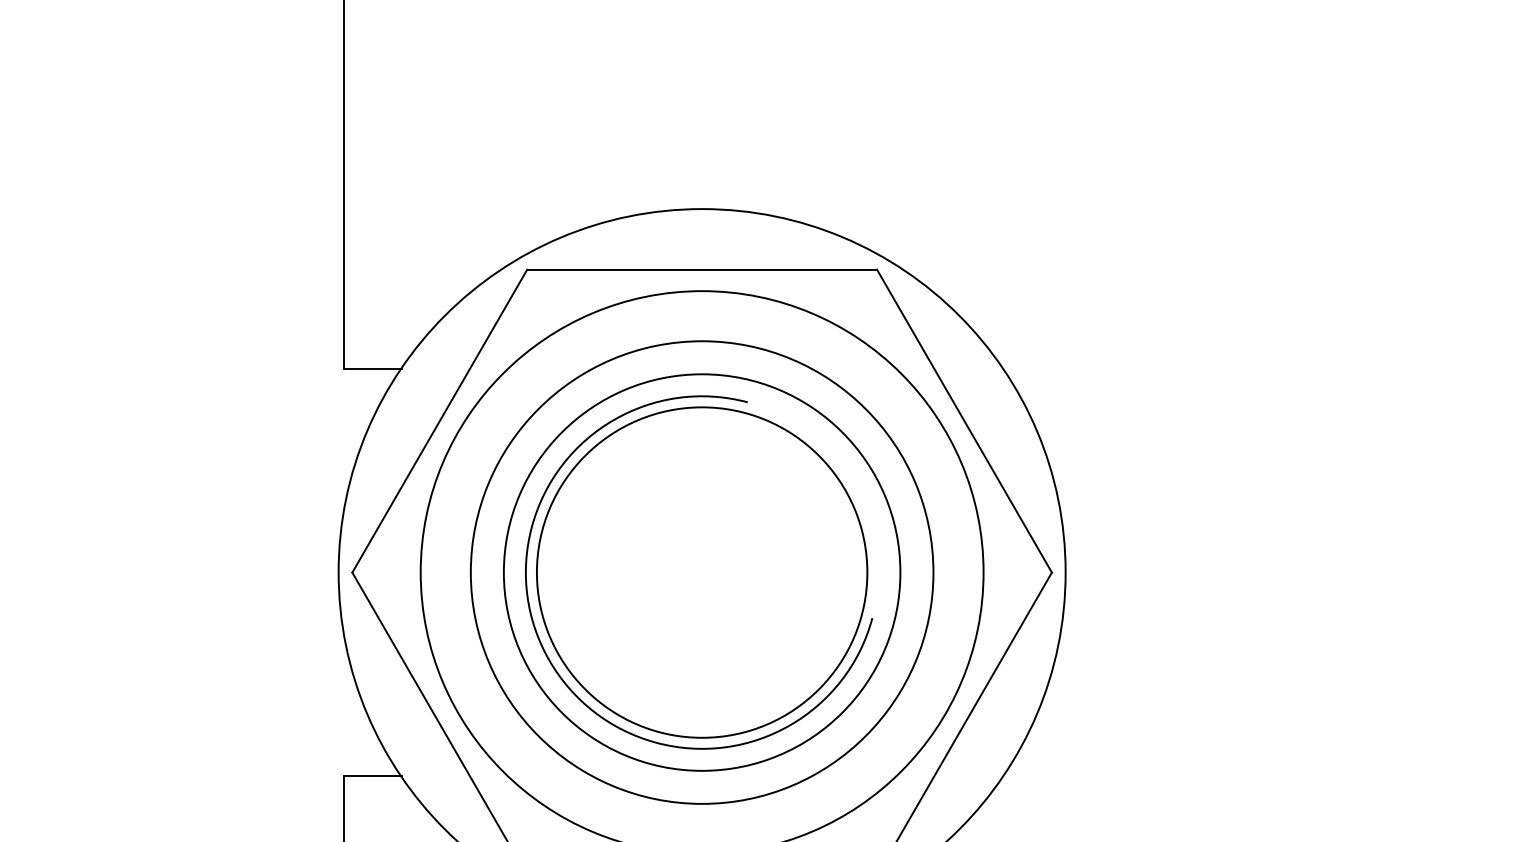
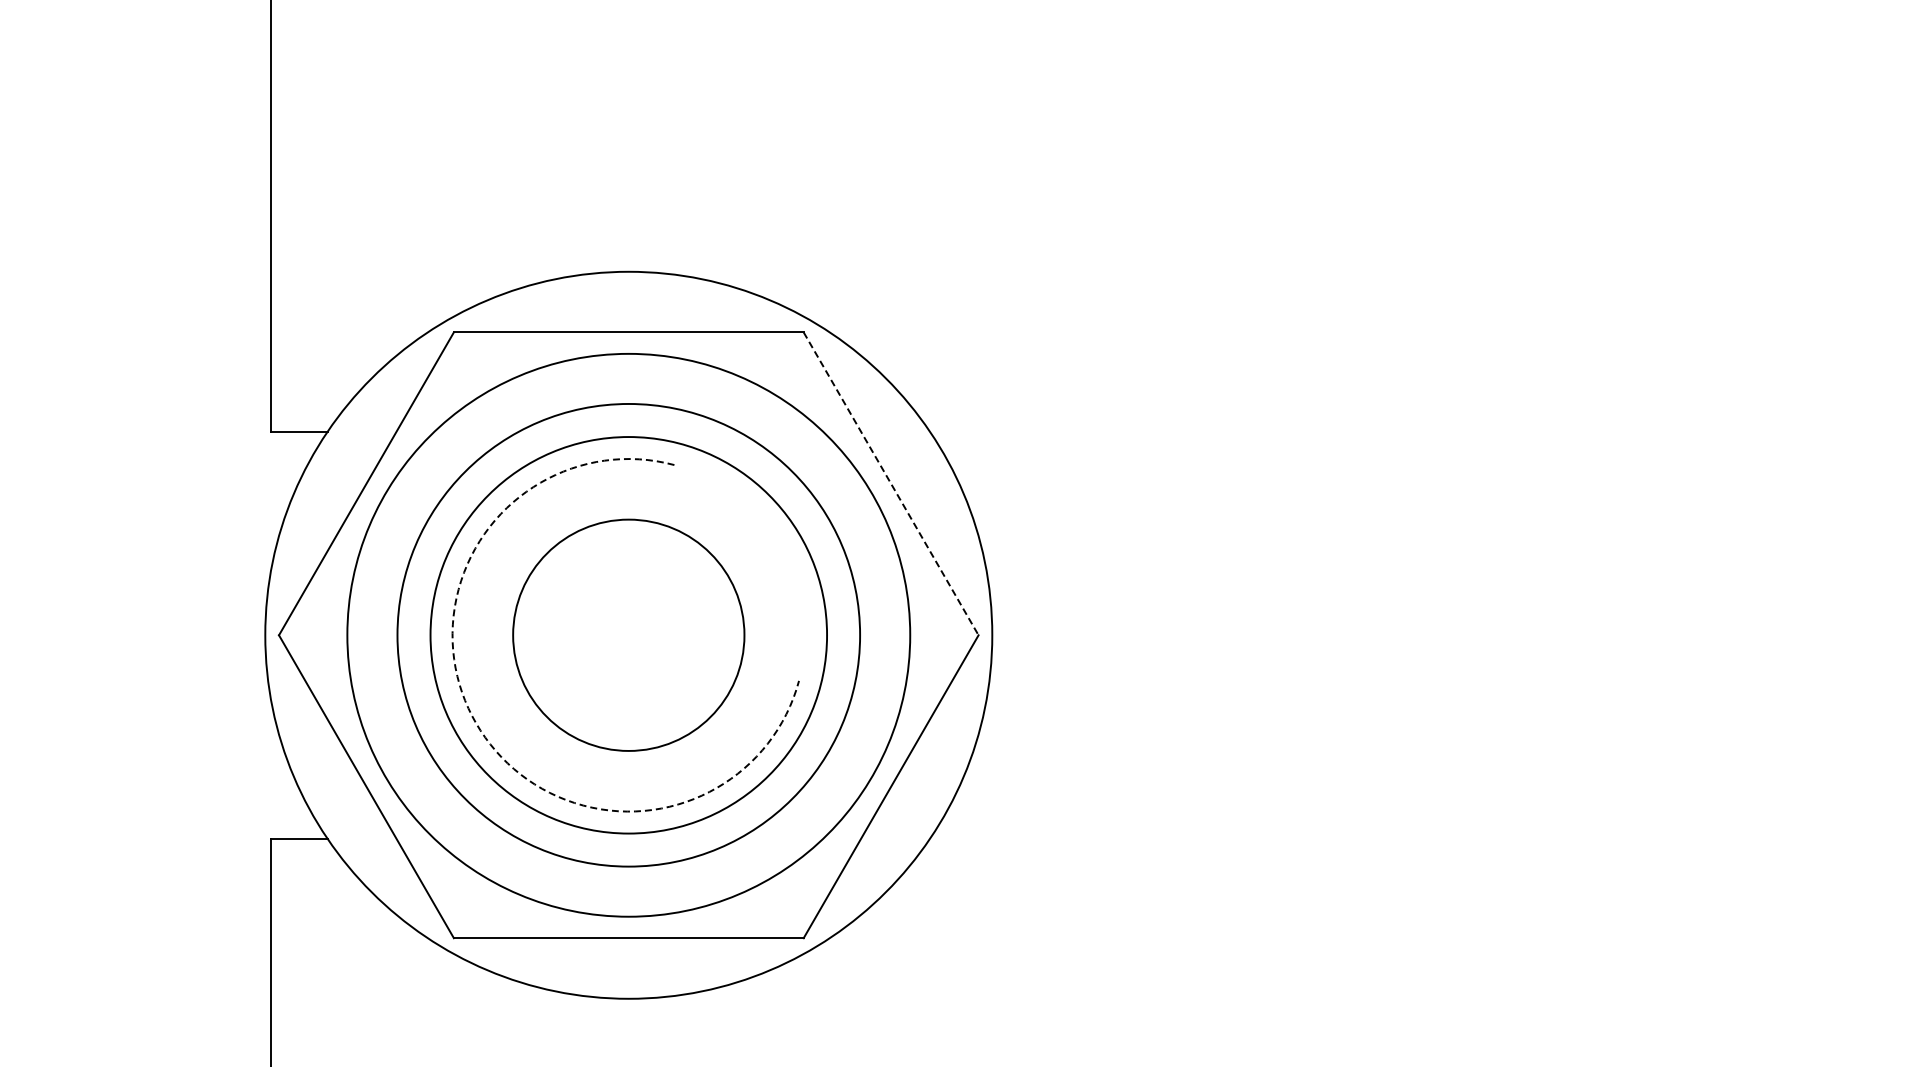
line: (964, 420) -> (891, 483), solid -> dashed
circle: (701, 572) -> (628, 635), size x0.7
arc: (549, 660) -> (476, 723), solid -> dashed

